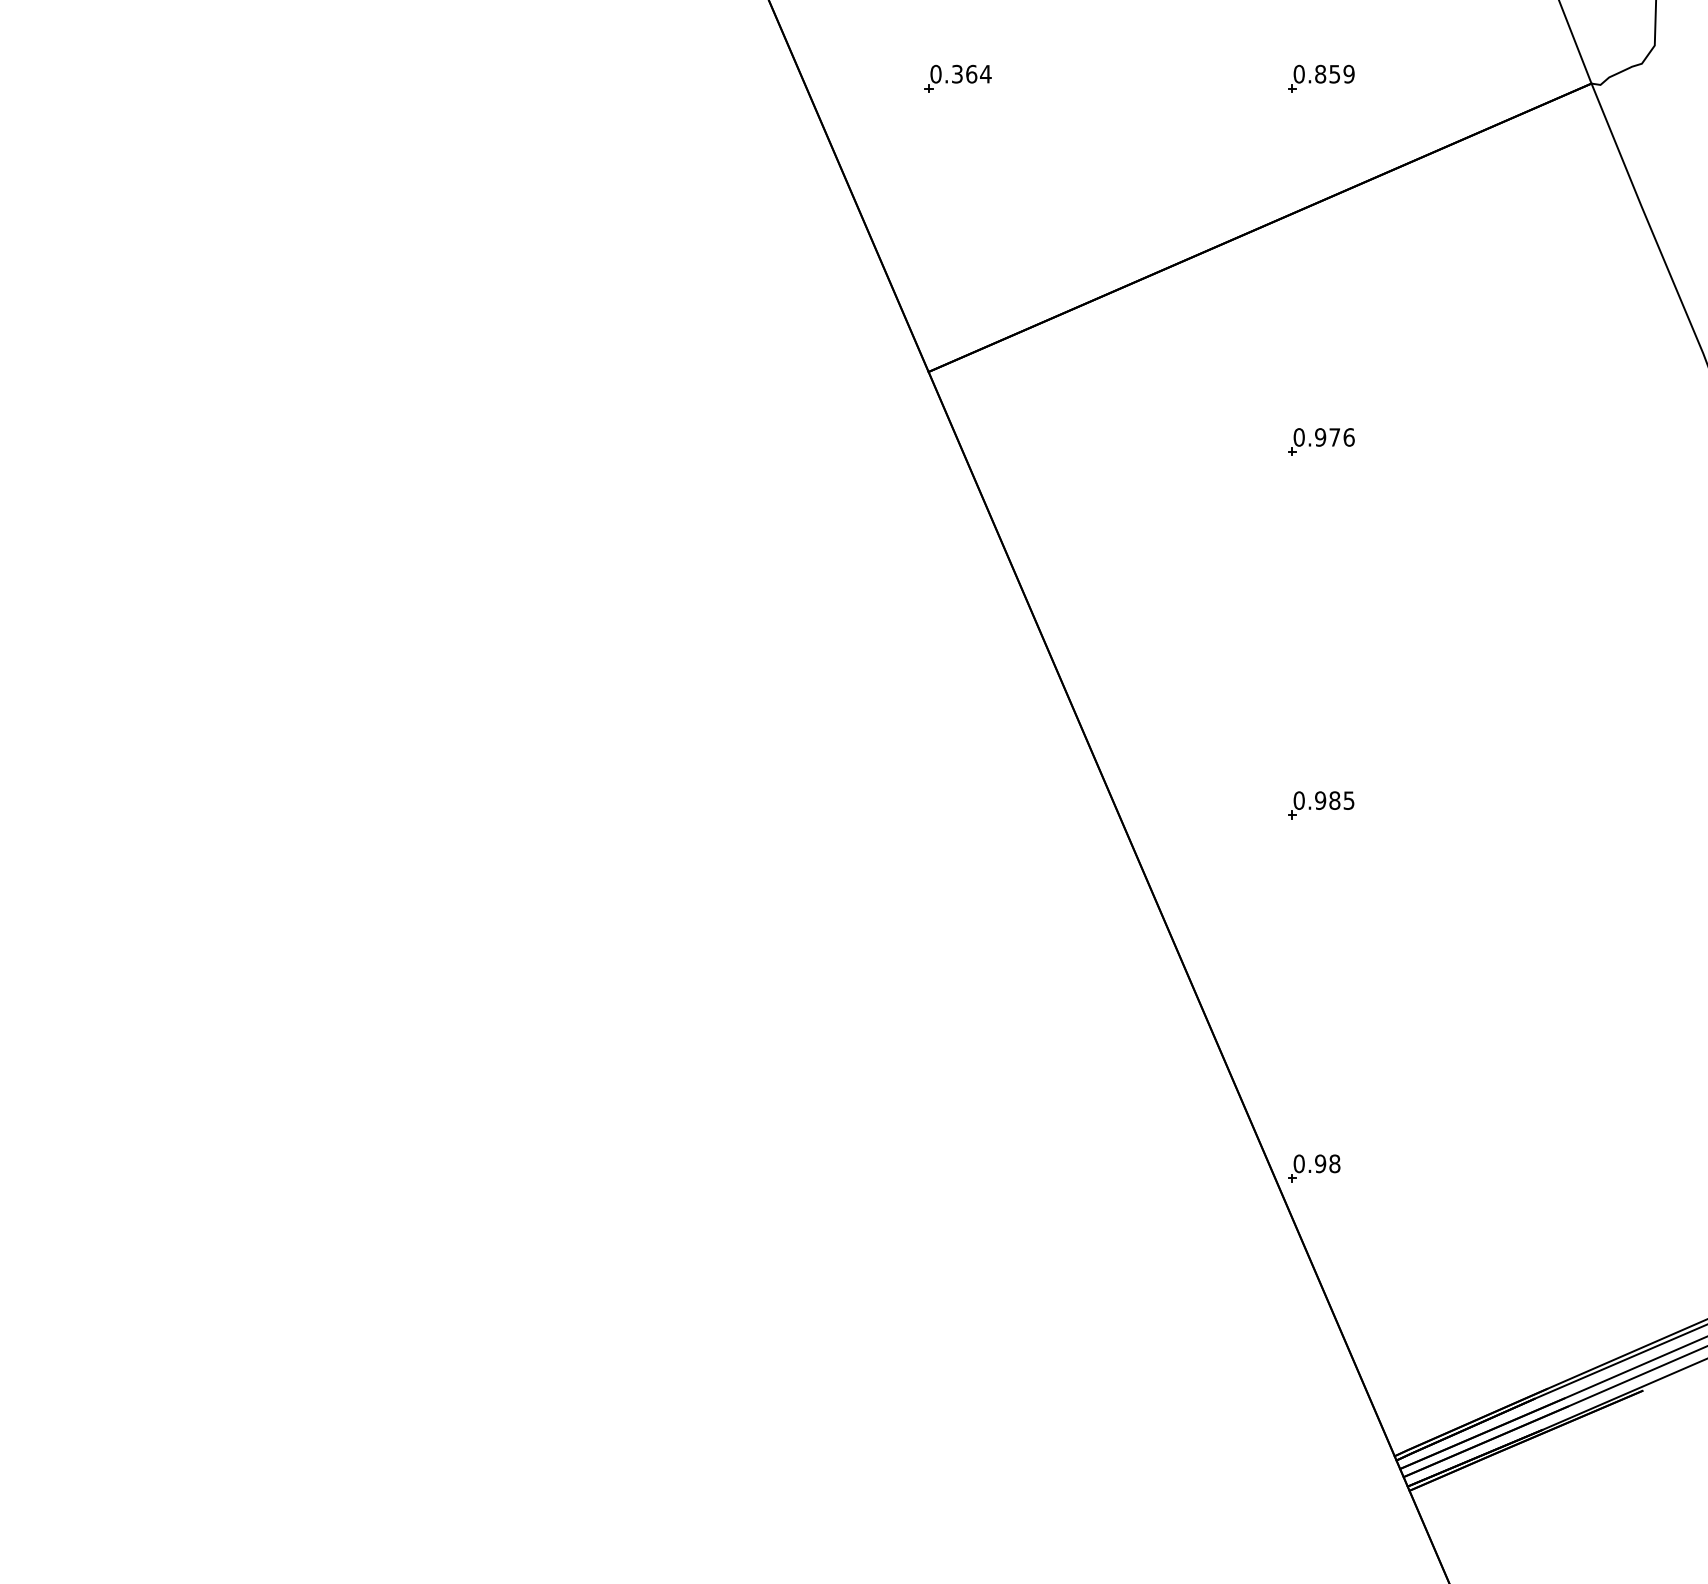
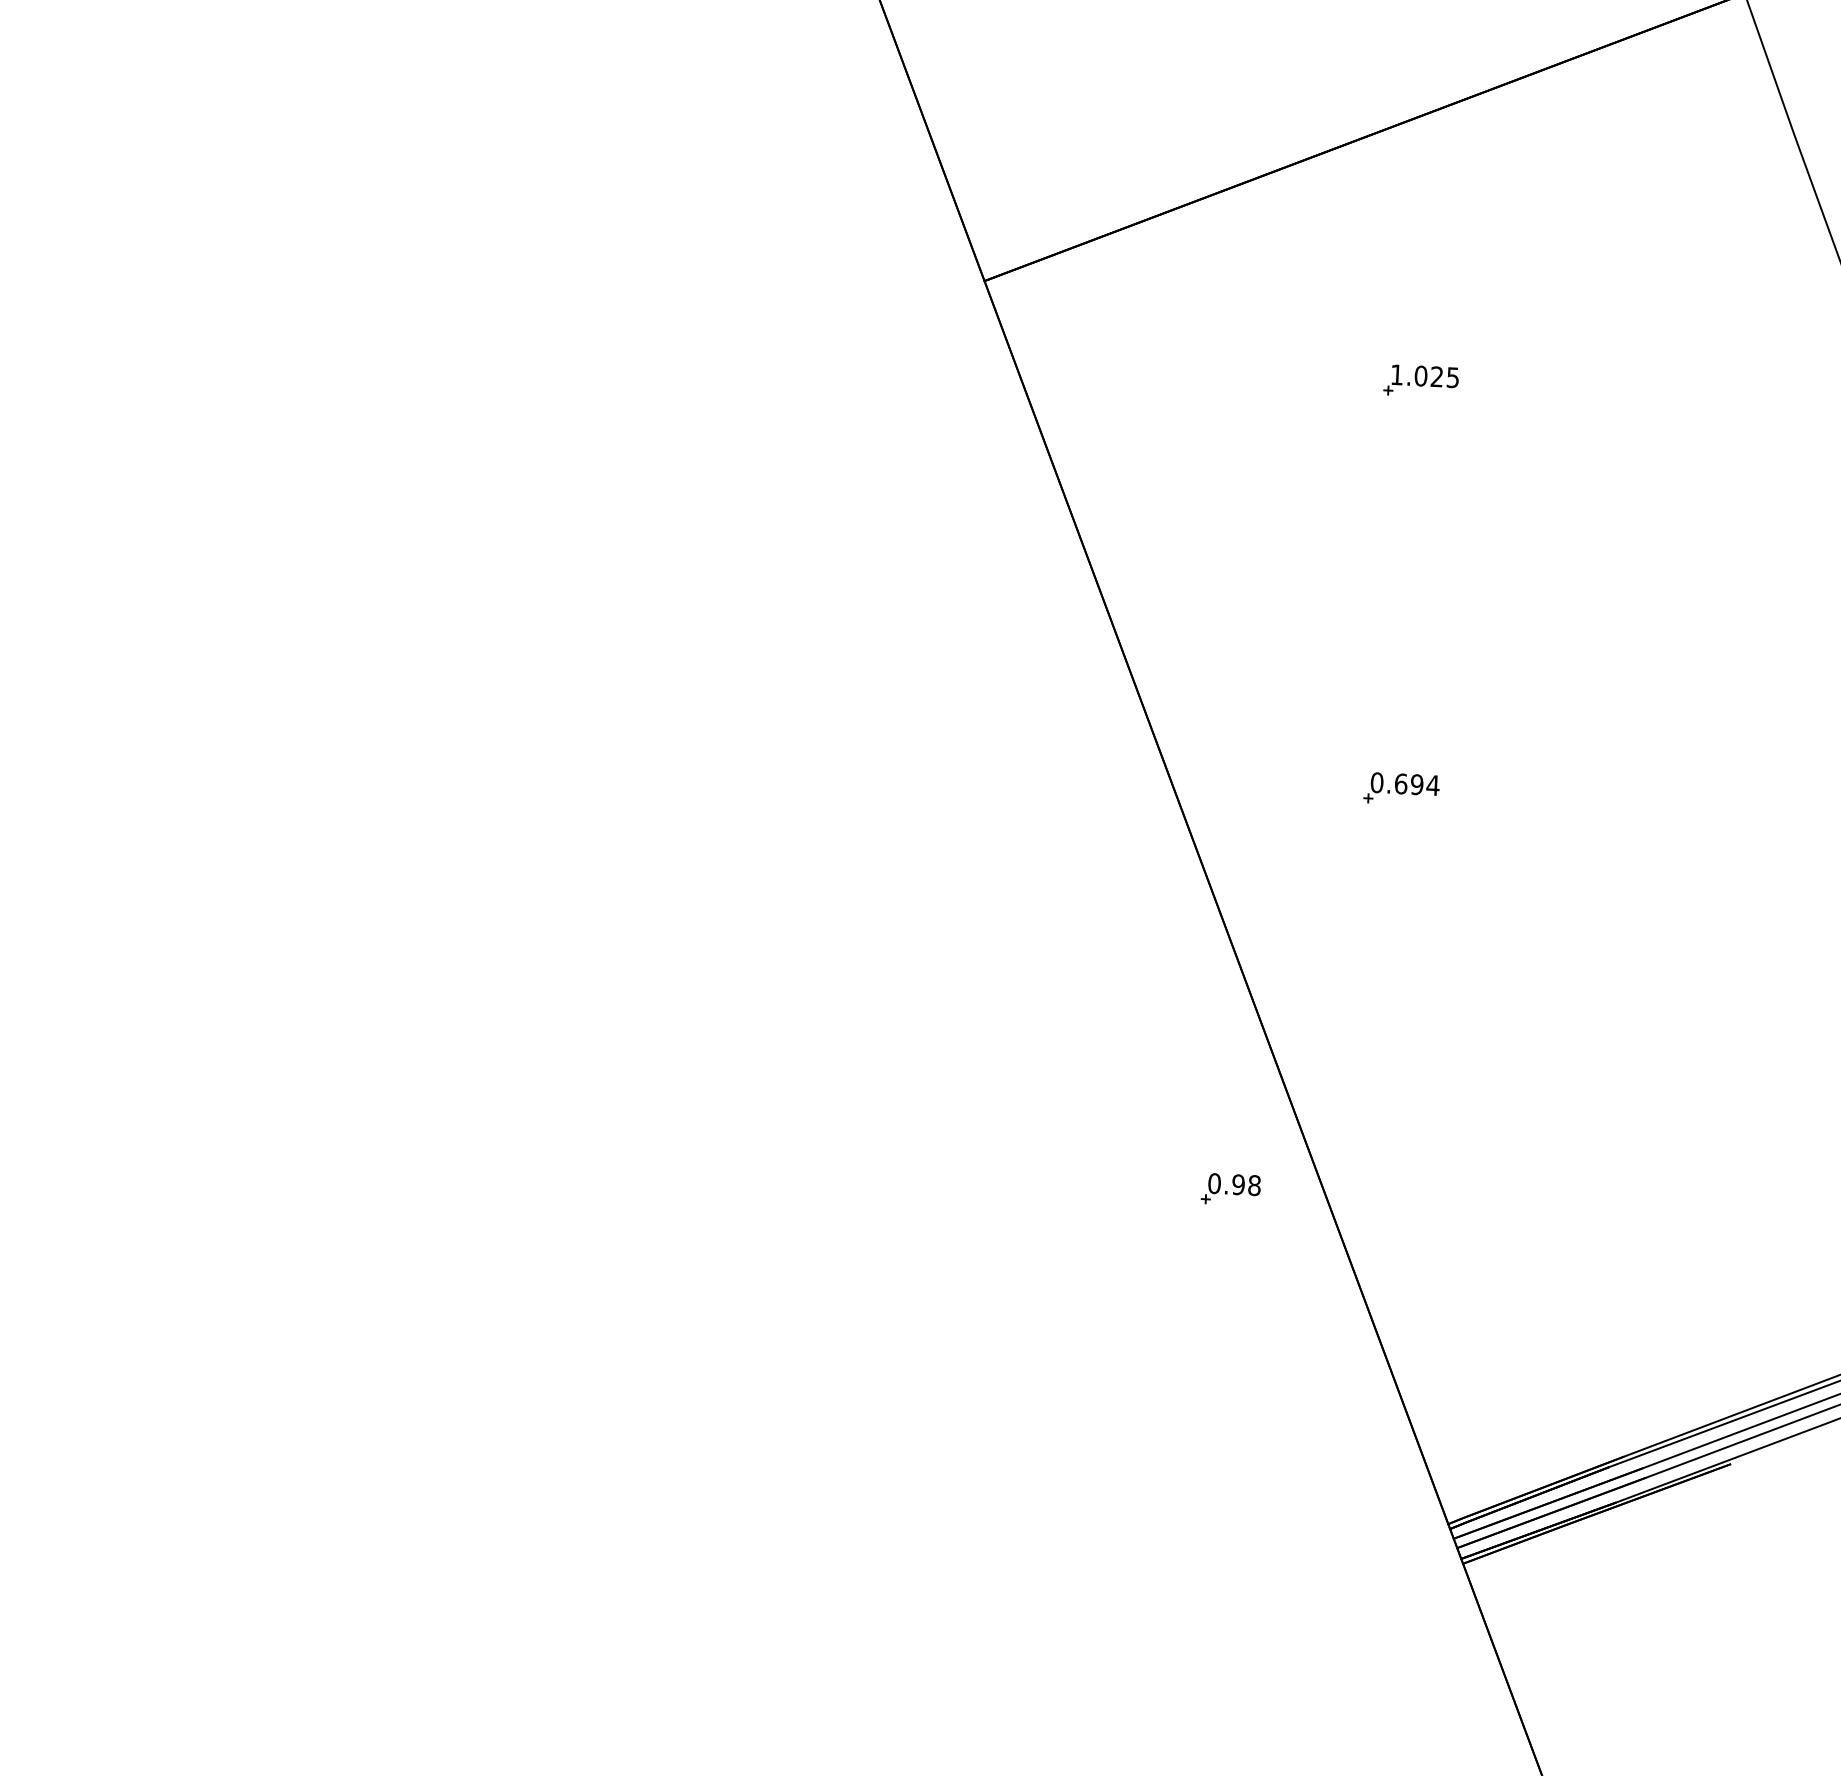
text: (1323, 437) -> (1424, 376), 0.976 -> 1.025
text: (1334, 800) -> (1416, 784), 0.985 -> 0.694
part: (1314, 1168) -> (1231, 1189), moved

